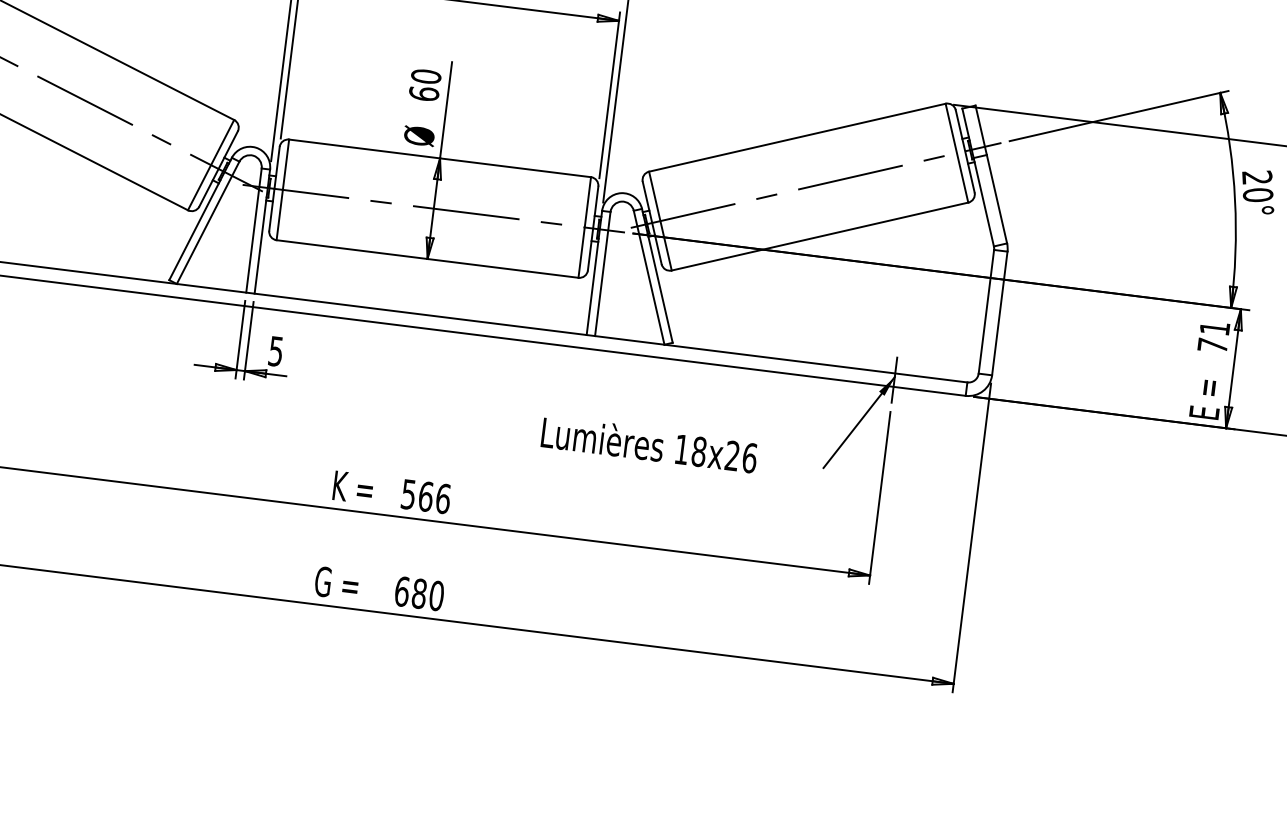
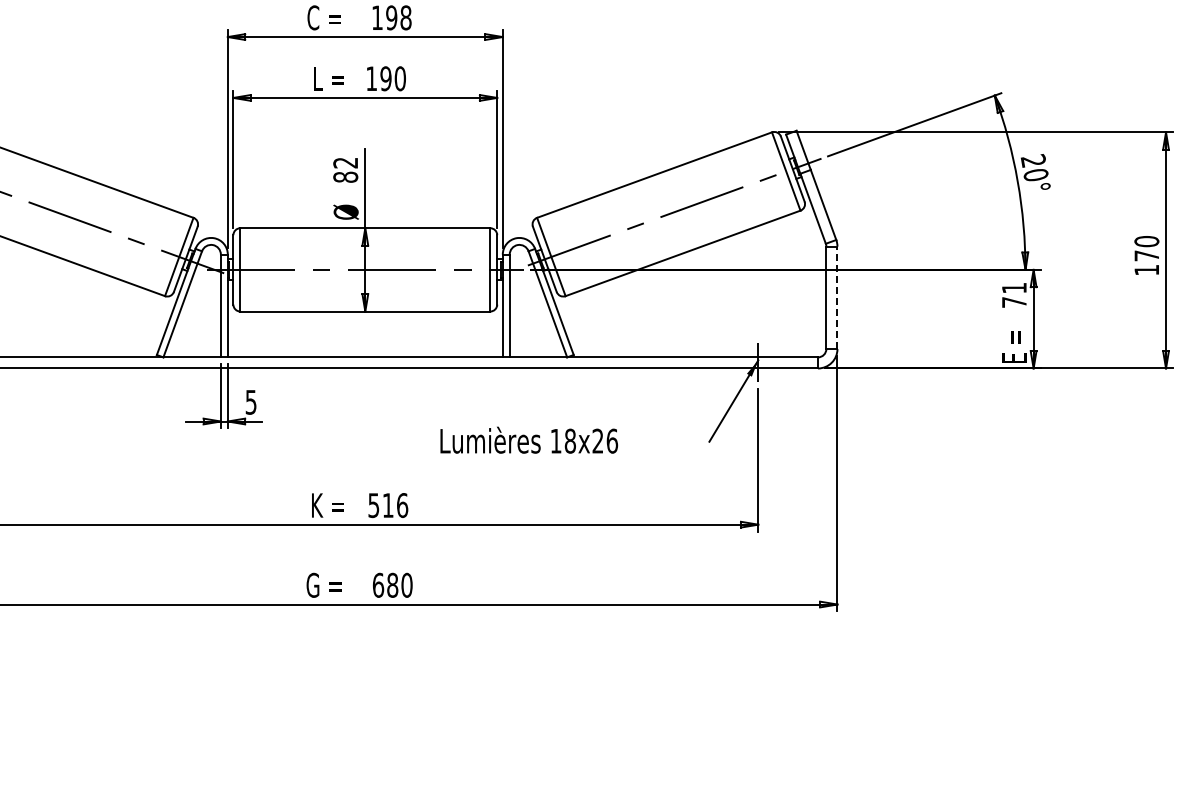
text: (424, 84) -> (345, 169), 60 -> 82
line: (999, 313) -> (837, 297), solid -> dashed
text: (650, 443) -> (529, 439), moved
text: (425, 496) -> (387, 505), 566 -> 516

